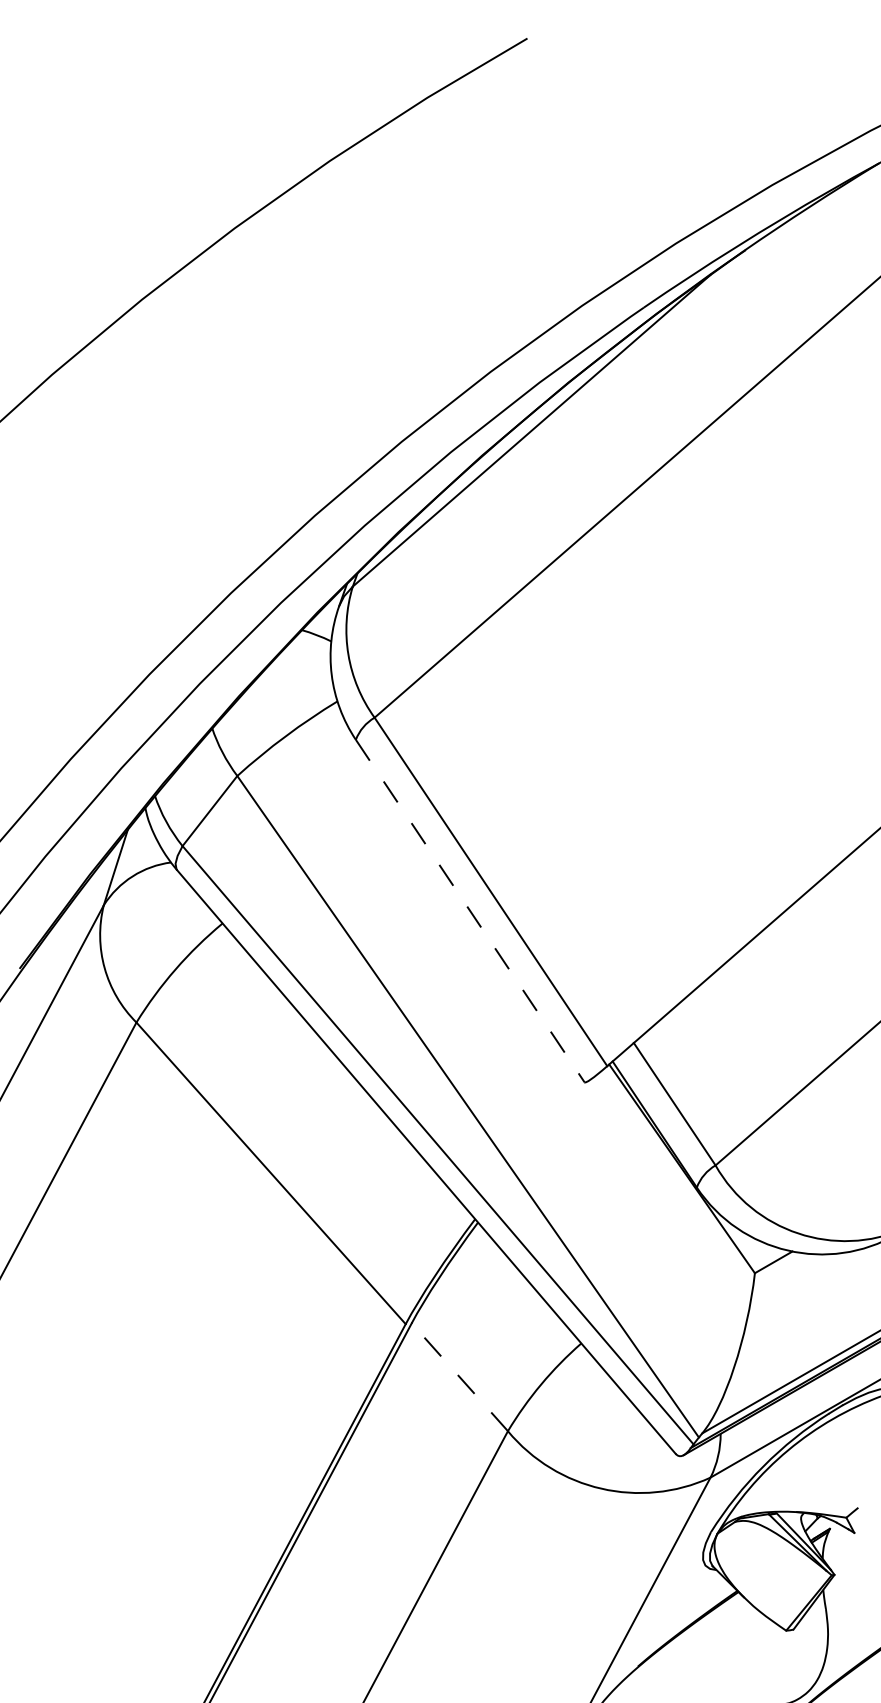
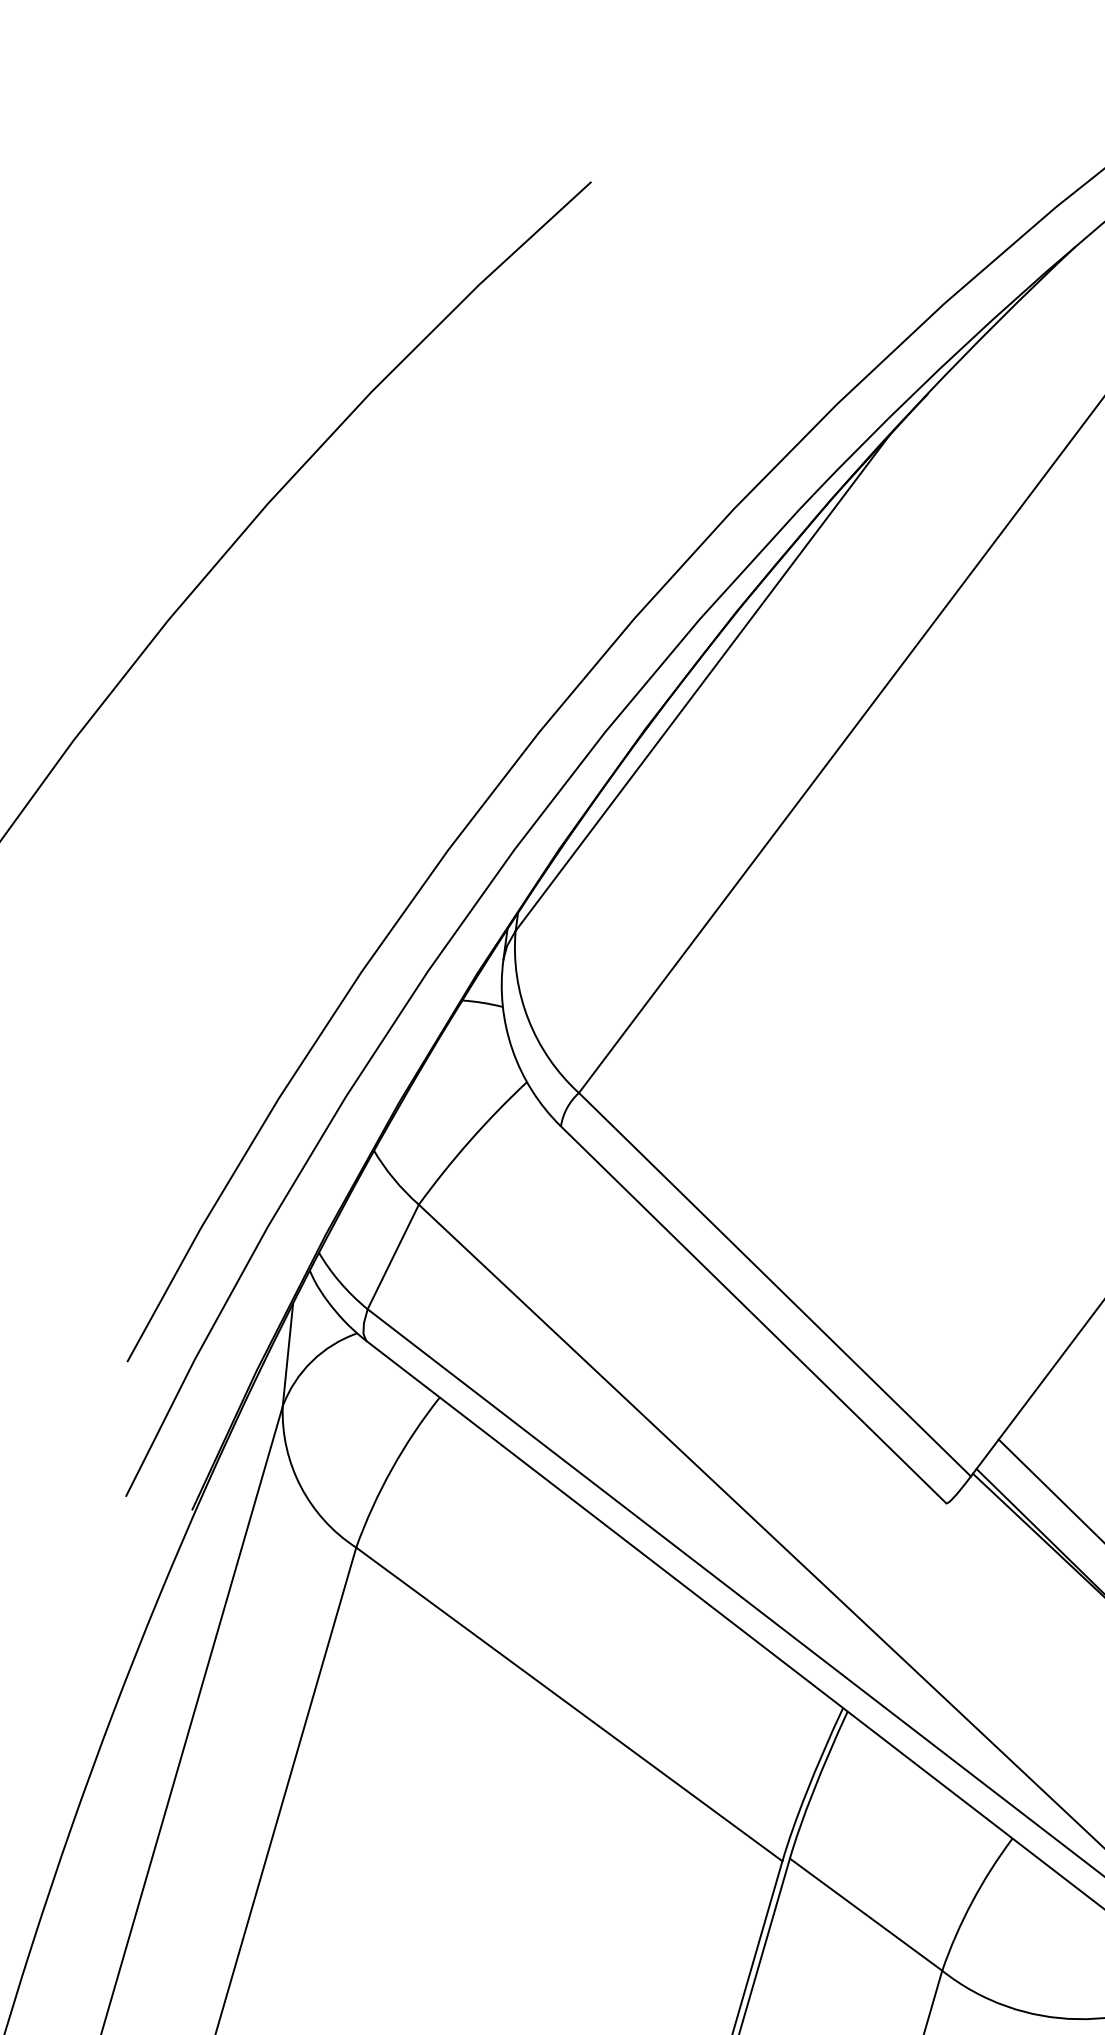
line: (470, 911) -> (754, 1315), dashed -> solid
line: (459, 1376) -> (865, 1913), dashed -> solid

